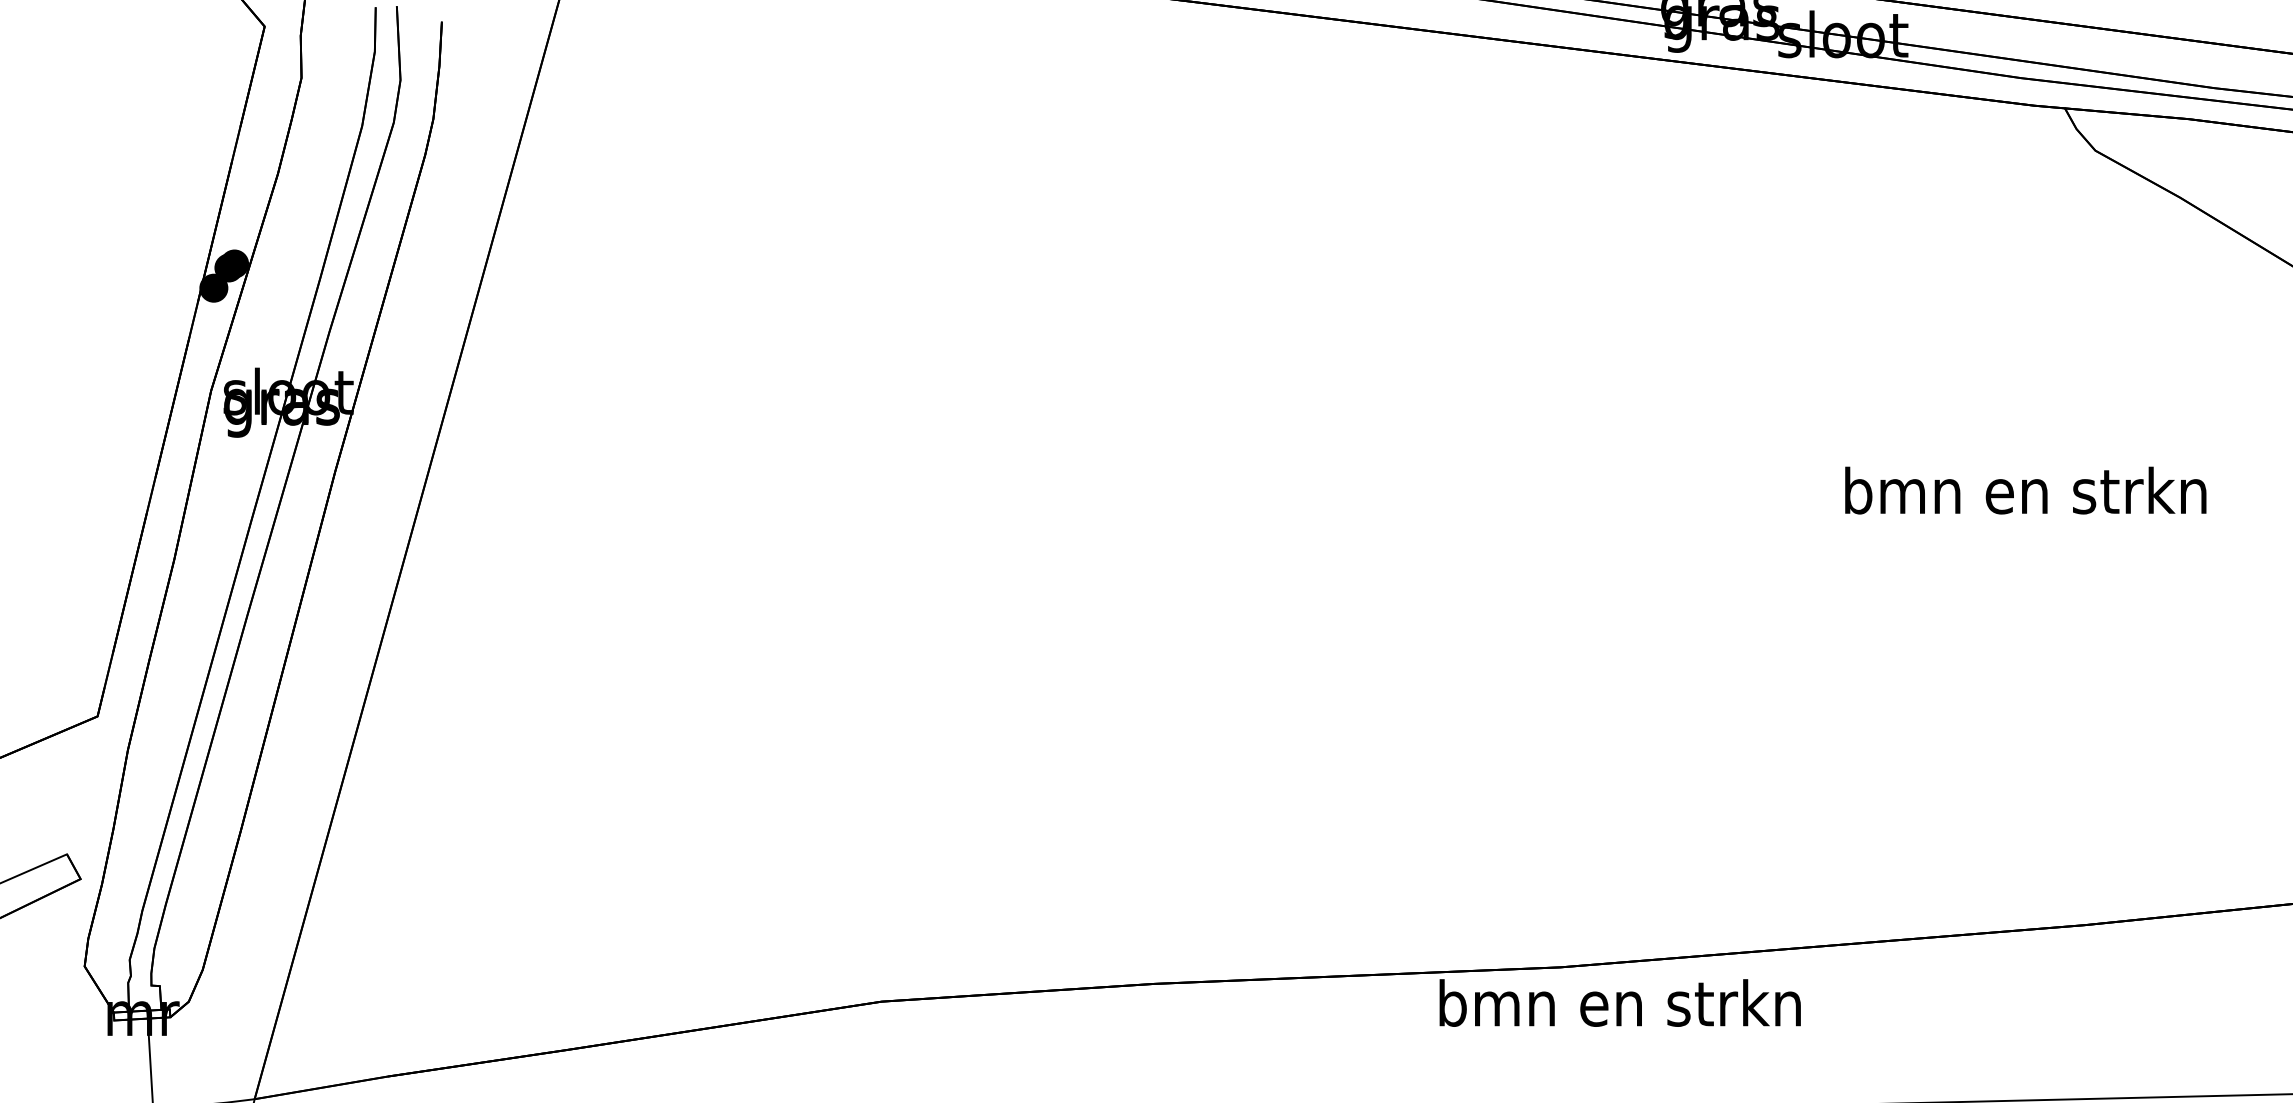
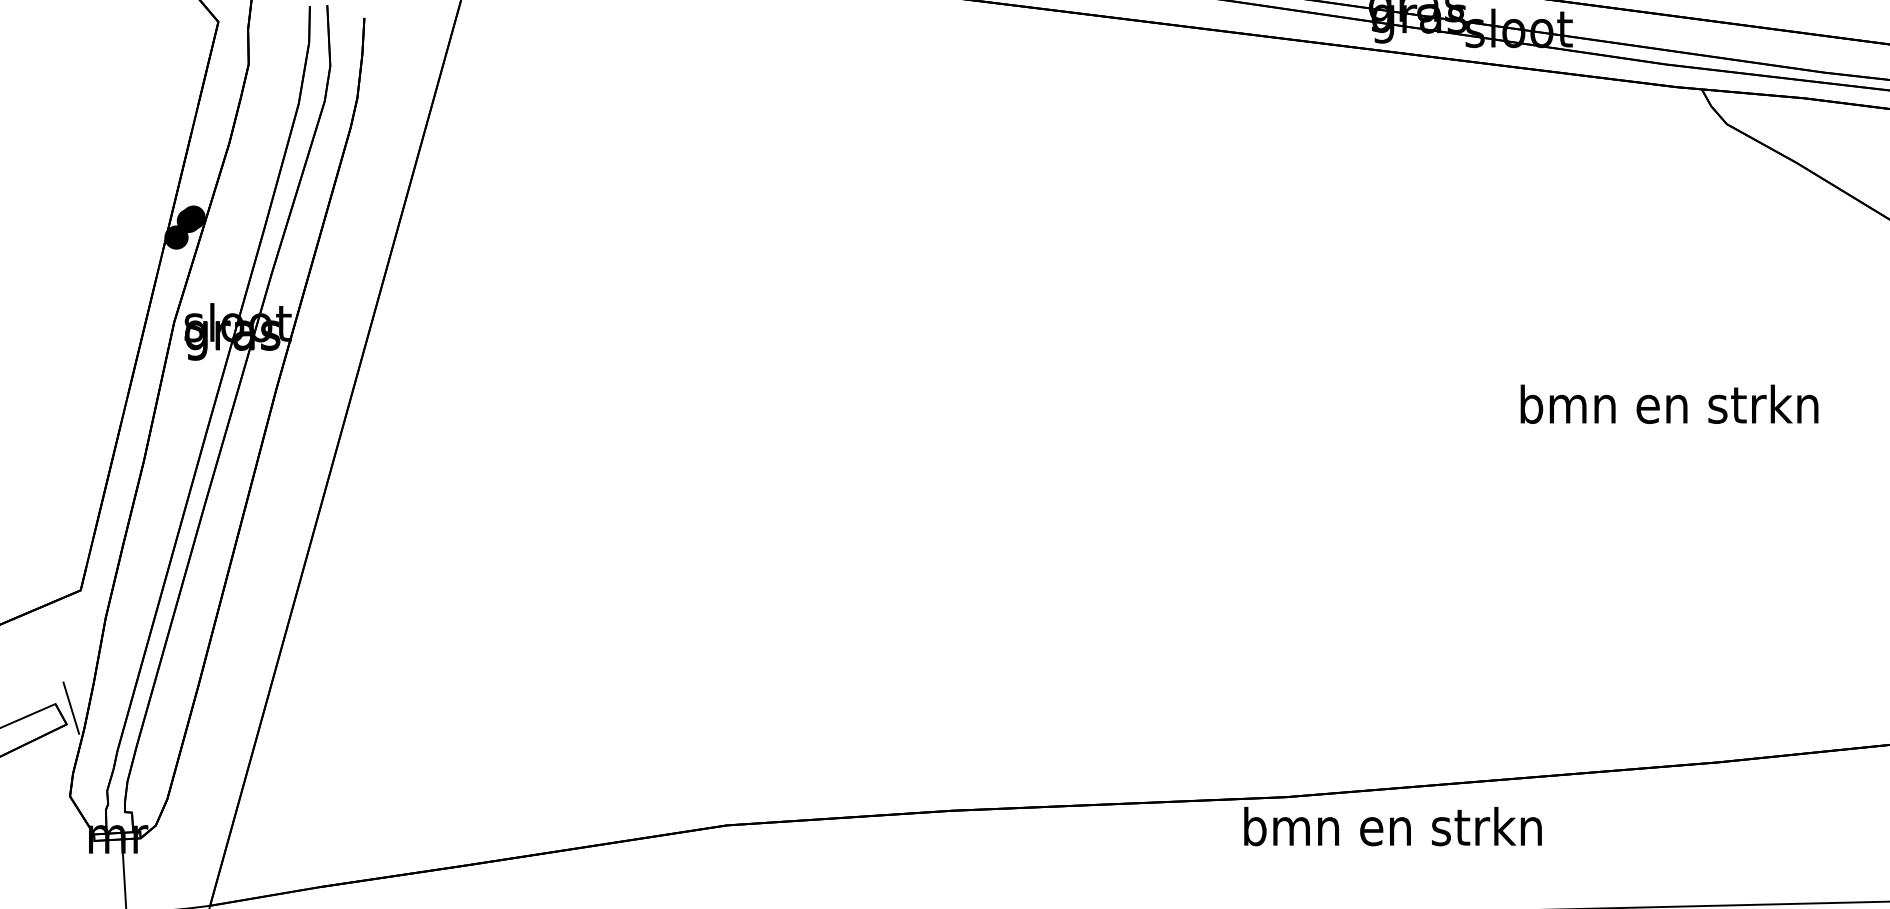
line: (85, 859) -> (70, 708), added
text: (1619, 1002) -> (1392, 826), moved

